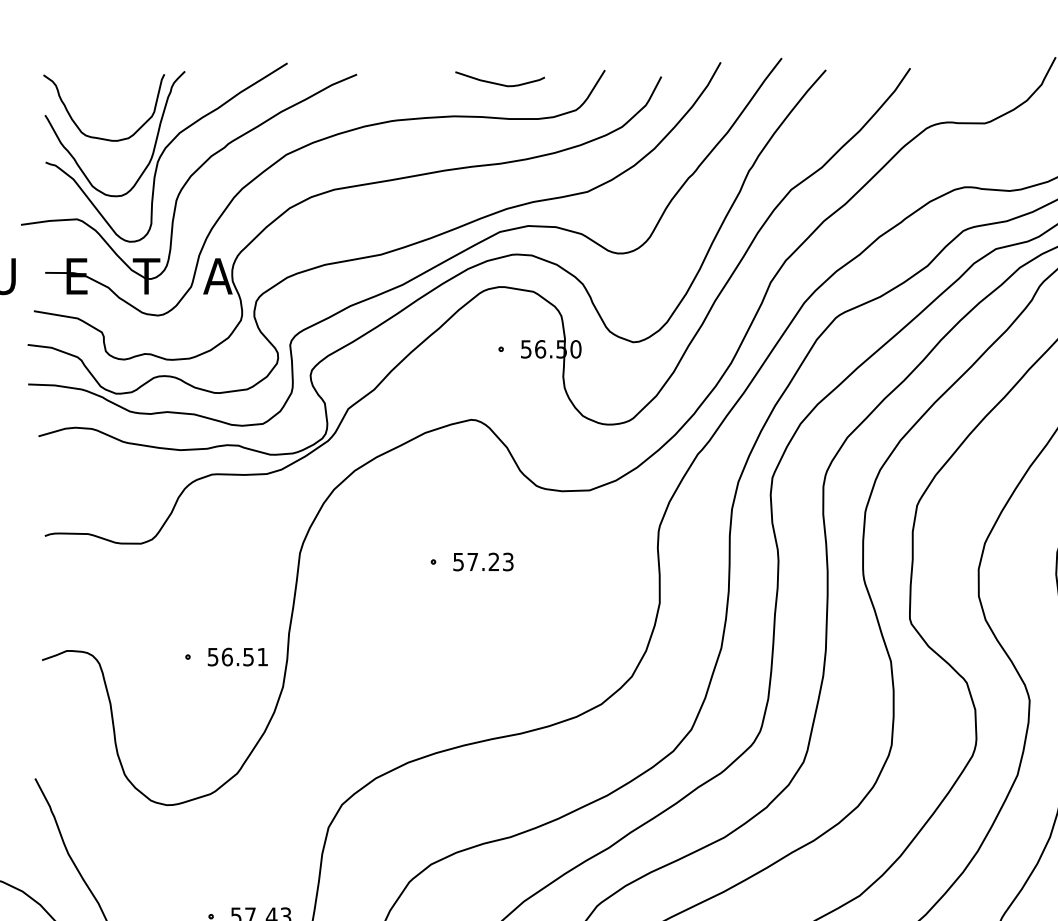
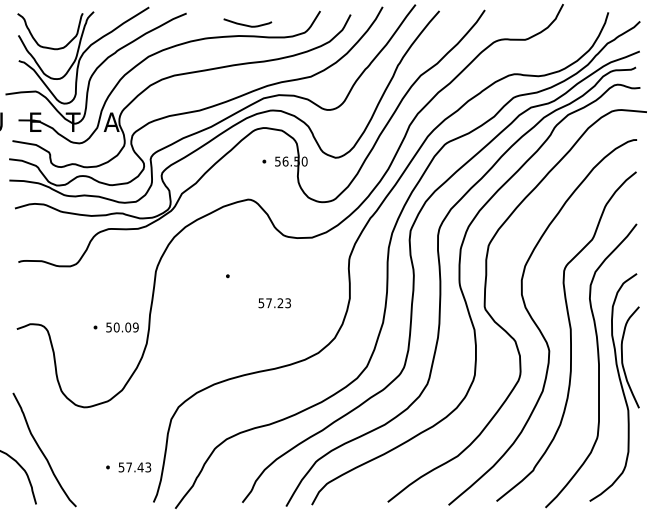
curve: (499, 82) -> (247, 24), moved
text: (482, 562) -> (274, 303), moved
text: (245, 657) -> (126, 327), 56.51 -> 50.09

